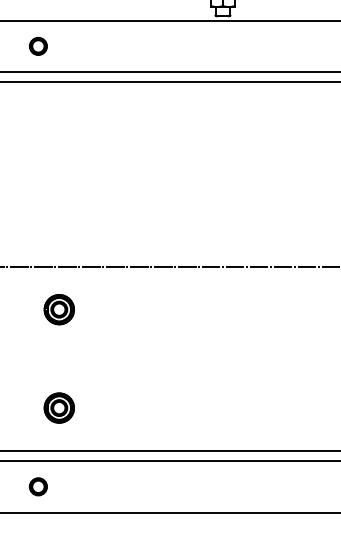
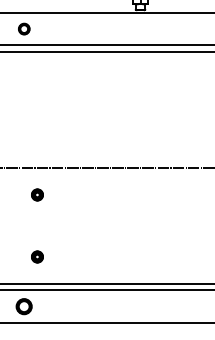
part: (59, 308) -> (37, 194), size x0.6
part: (59, 407) -> (37, 256), size x0.6
part: (38, 486) -> (24, 306), size x1.4

